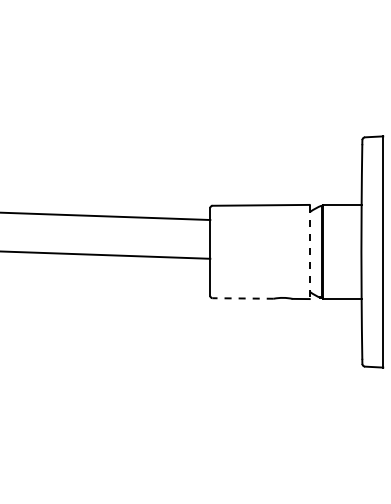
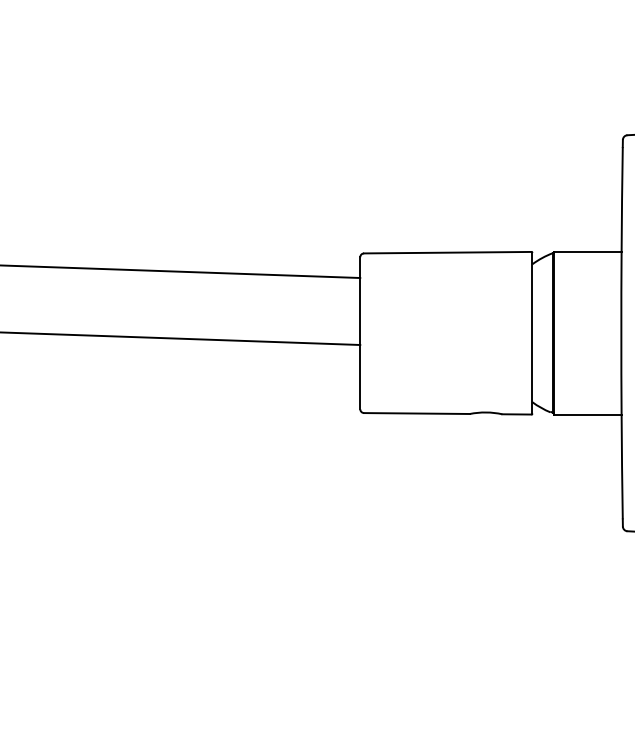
line: (310, 252) -> (533, 334), dashed -> solid
line: (243, 298) -> (417, 413), dashed -> solid

